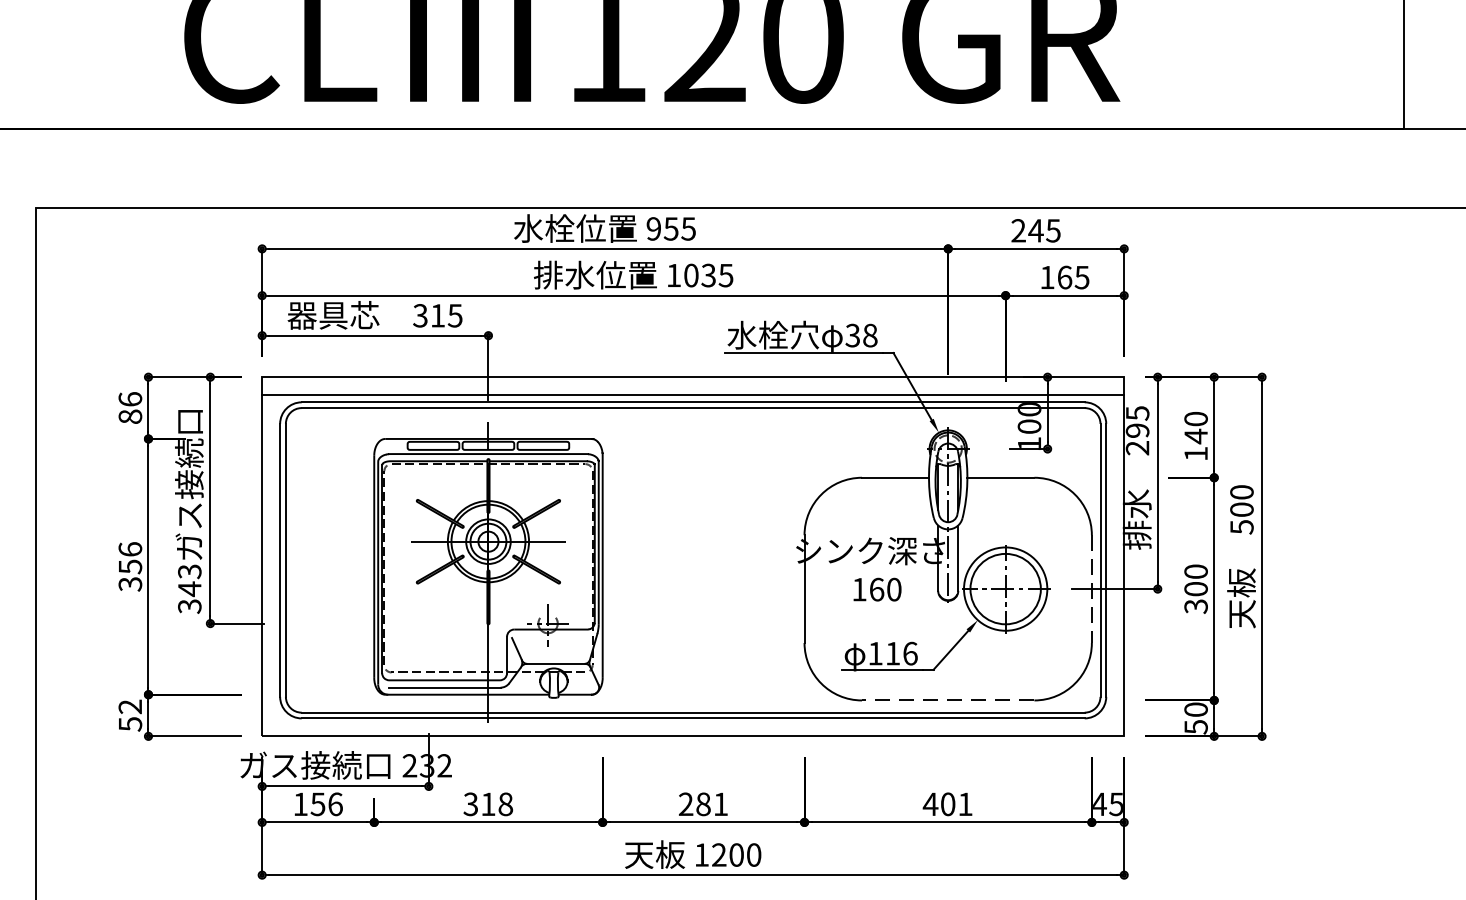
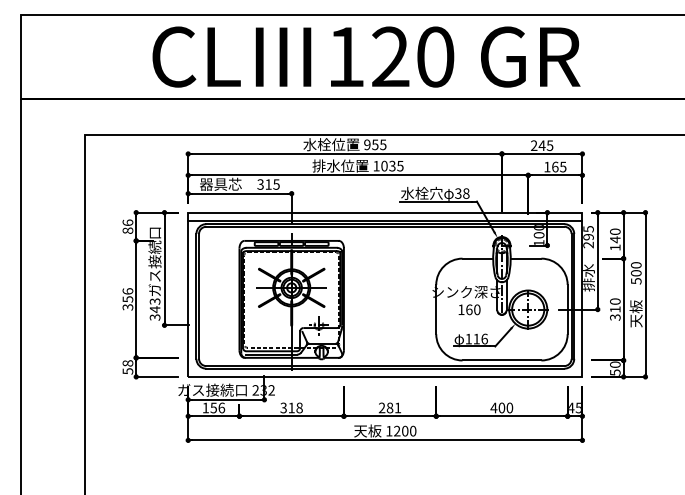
line: (1091, 588) -> (567, 309), dashed -> solid
text: (1196, 588) -> (615, 309), 300 -> 310
line: (947, 700) -> (501, 360), dashed -> solid
text: (129, 707) -> (127, 363), 52 -> 58
text: (964, 803) -> (509, 407), 401 -> 400

